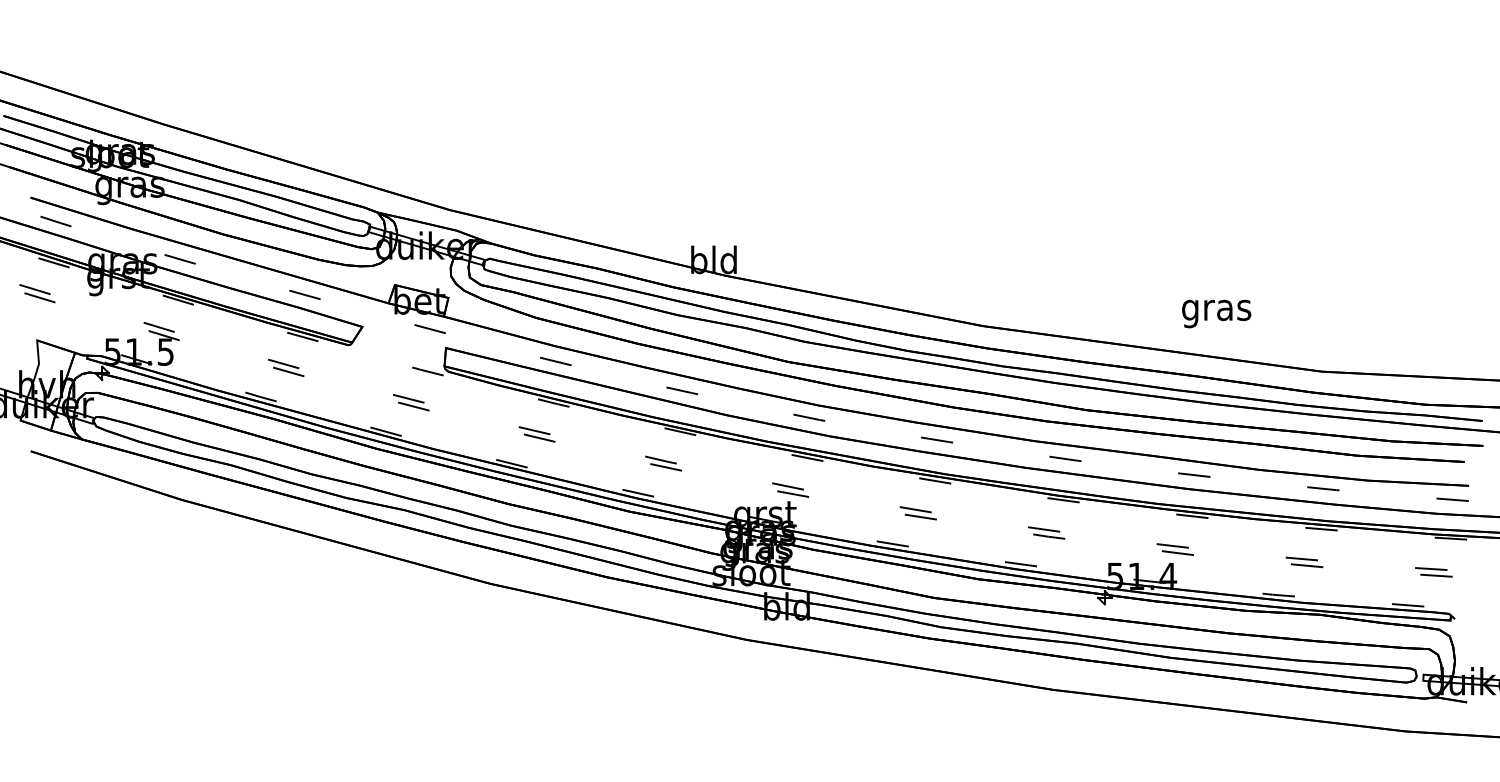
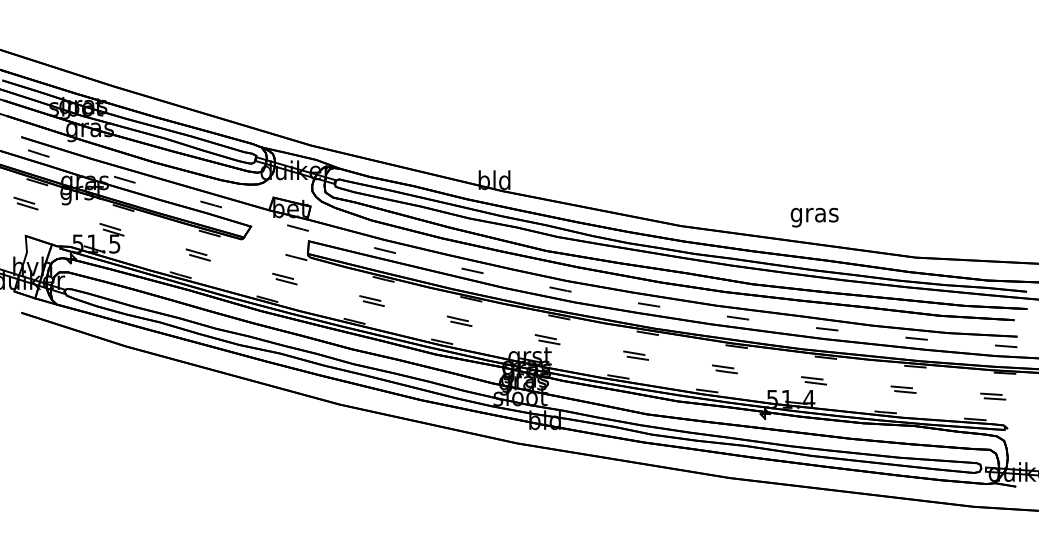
text: (1216, 313) -> (814, 217), moved

